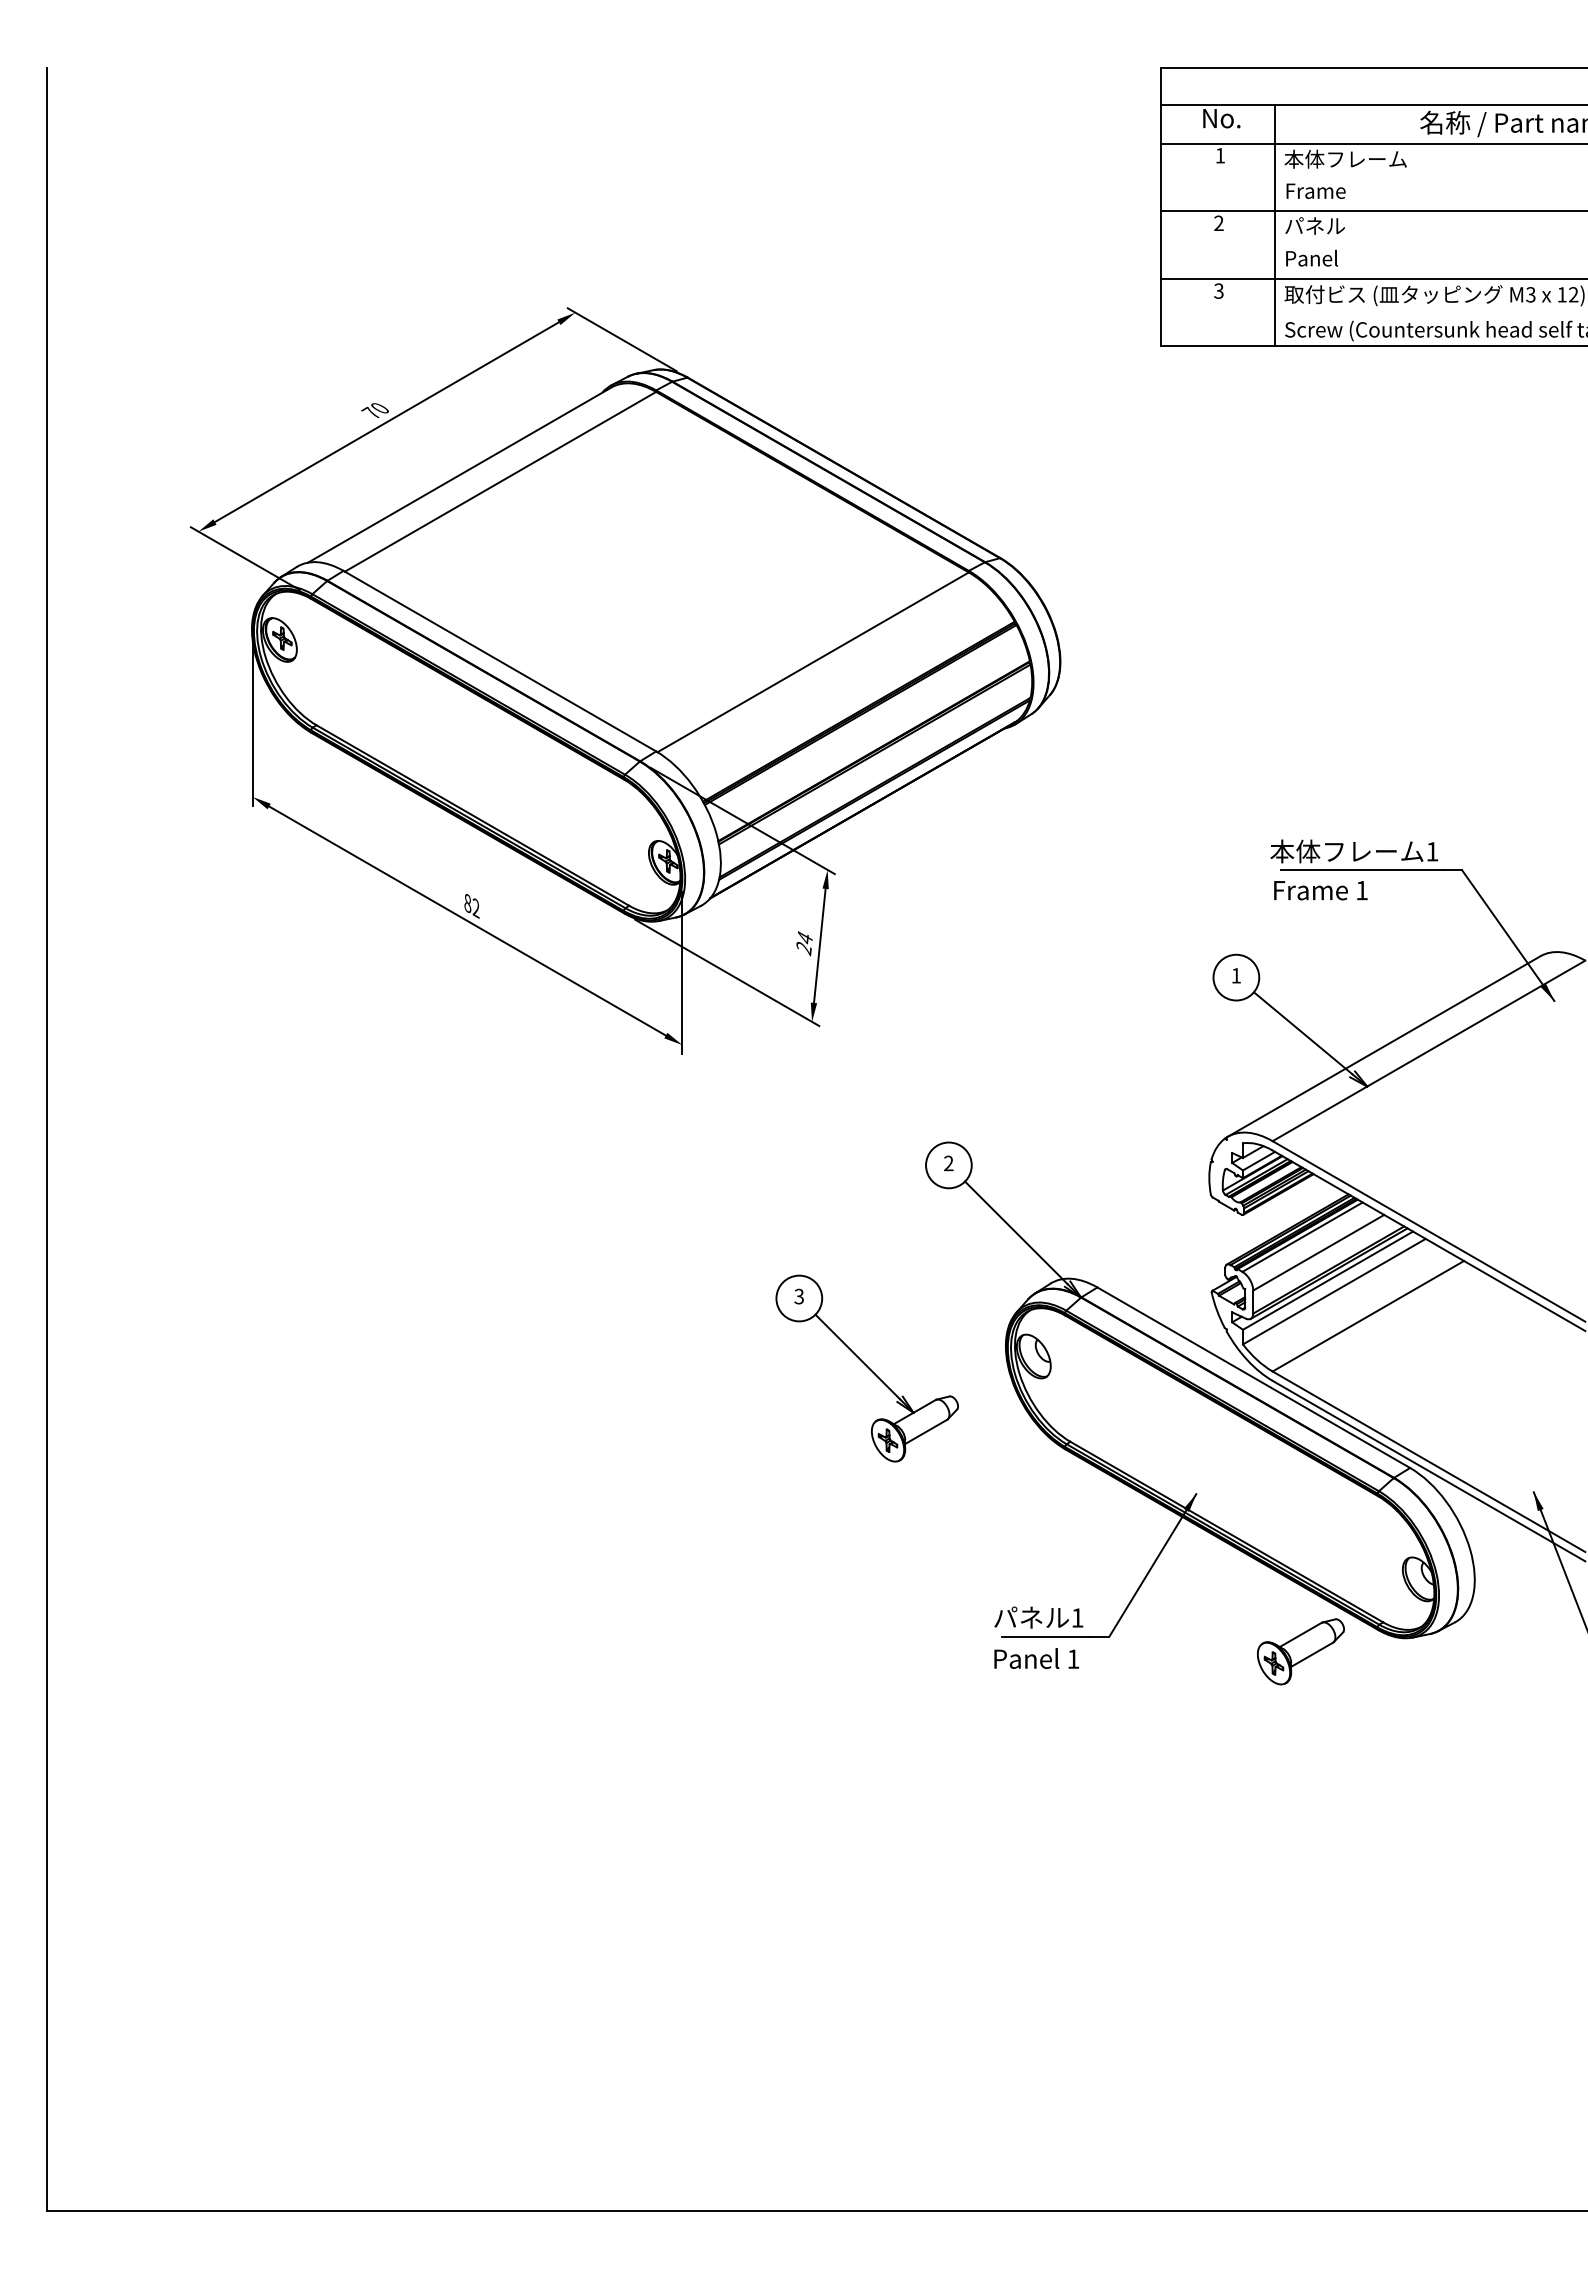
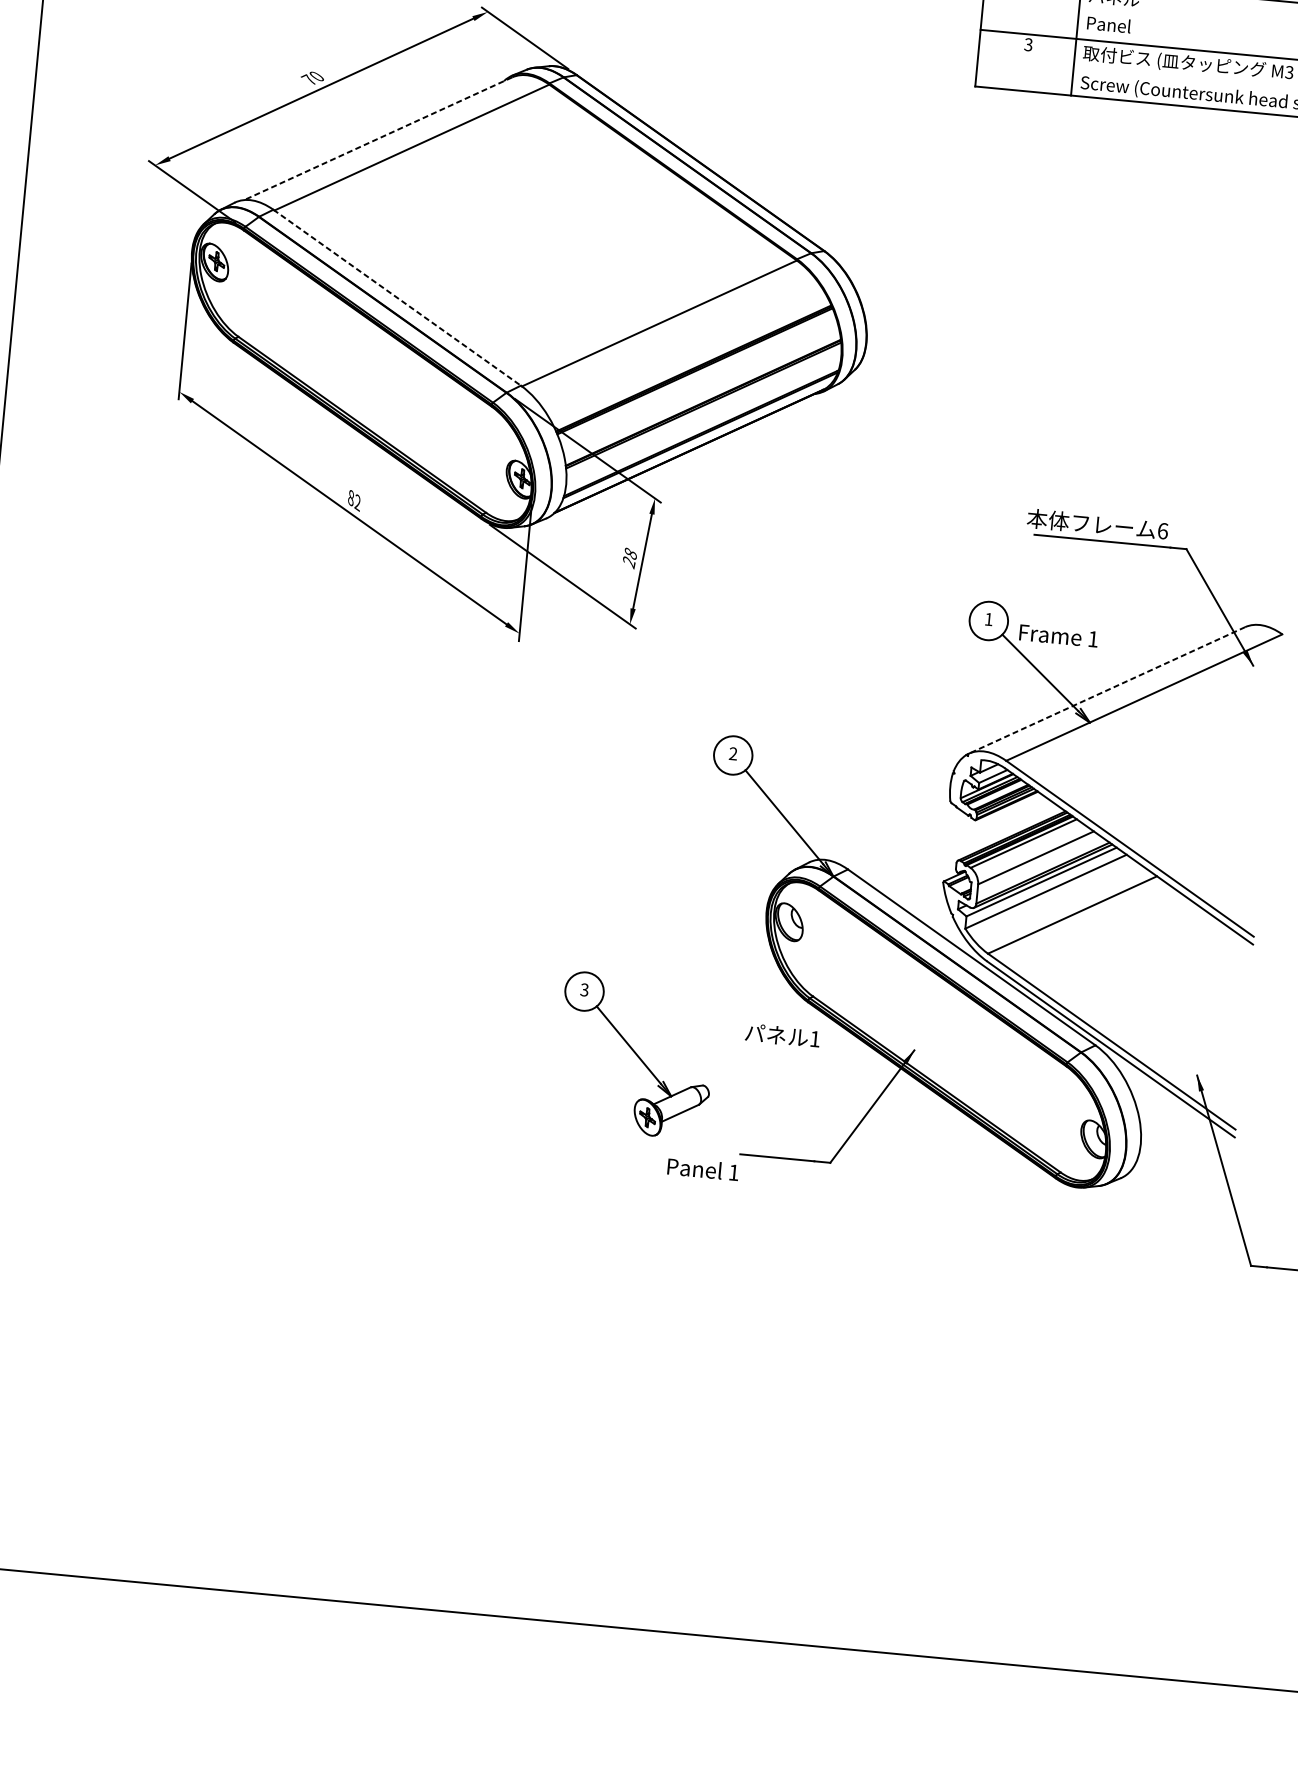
line: (459, 475) -> (378, 139), solid -> dashed
line: (499, 661) -> (396, 297), solid -> dashed
text: (1432, 851) -> (1163, 530), 1 -> 6
text: (1320, 890) -> (1058, 635), moved
text: (804, 937) -> (630, 553), 24 -> 28
line: (1384, 1046) -> (1107, 690), solid -> dashed
part: (866, 1368) -> (635, 1055), moved
text: (1038, 1617) -> (782, 1035), moved
part: (1300, 1651) -> (989, 1190), removed
text: (1036, 1658) -> (703, 1169), moved

